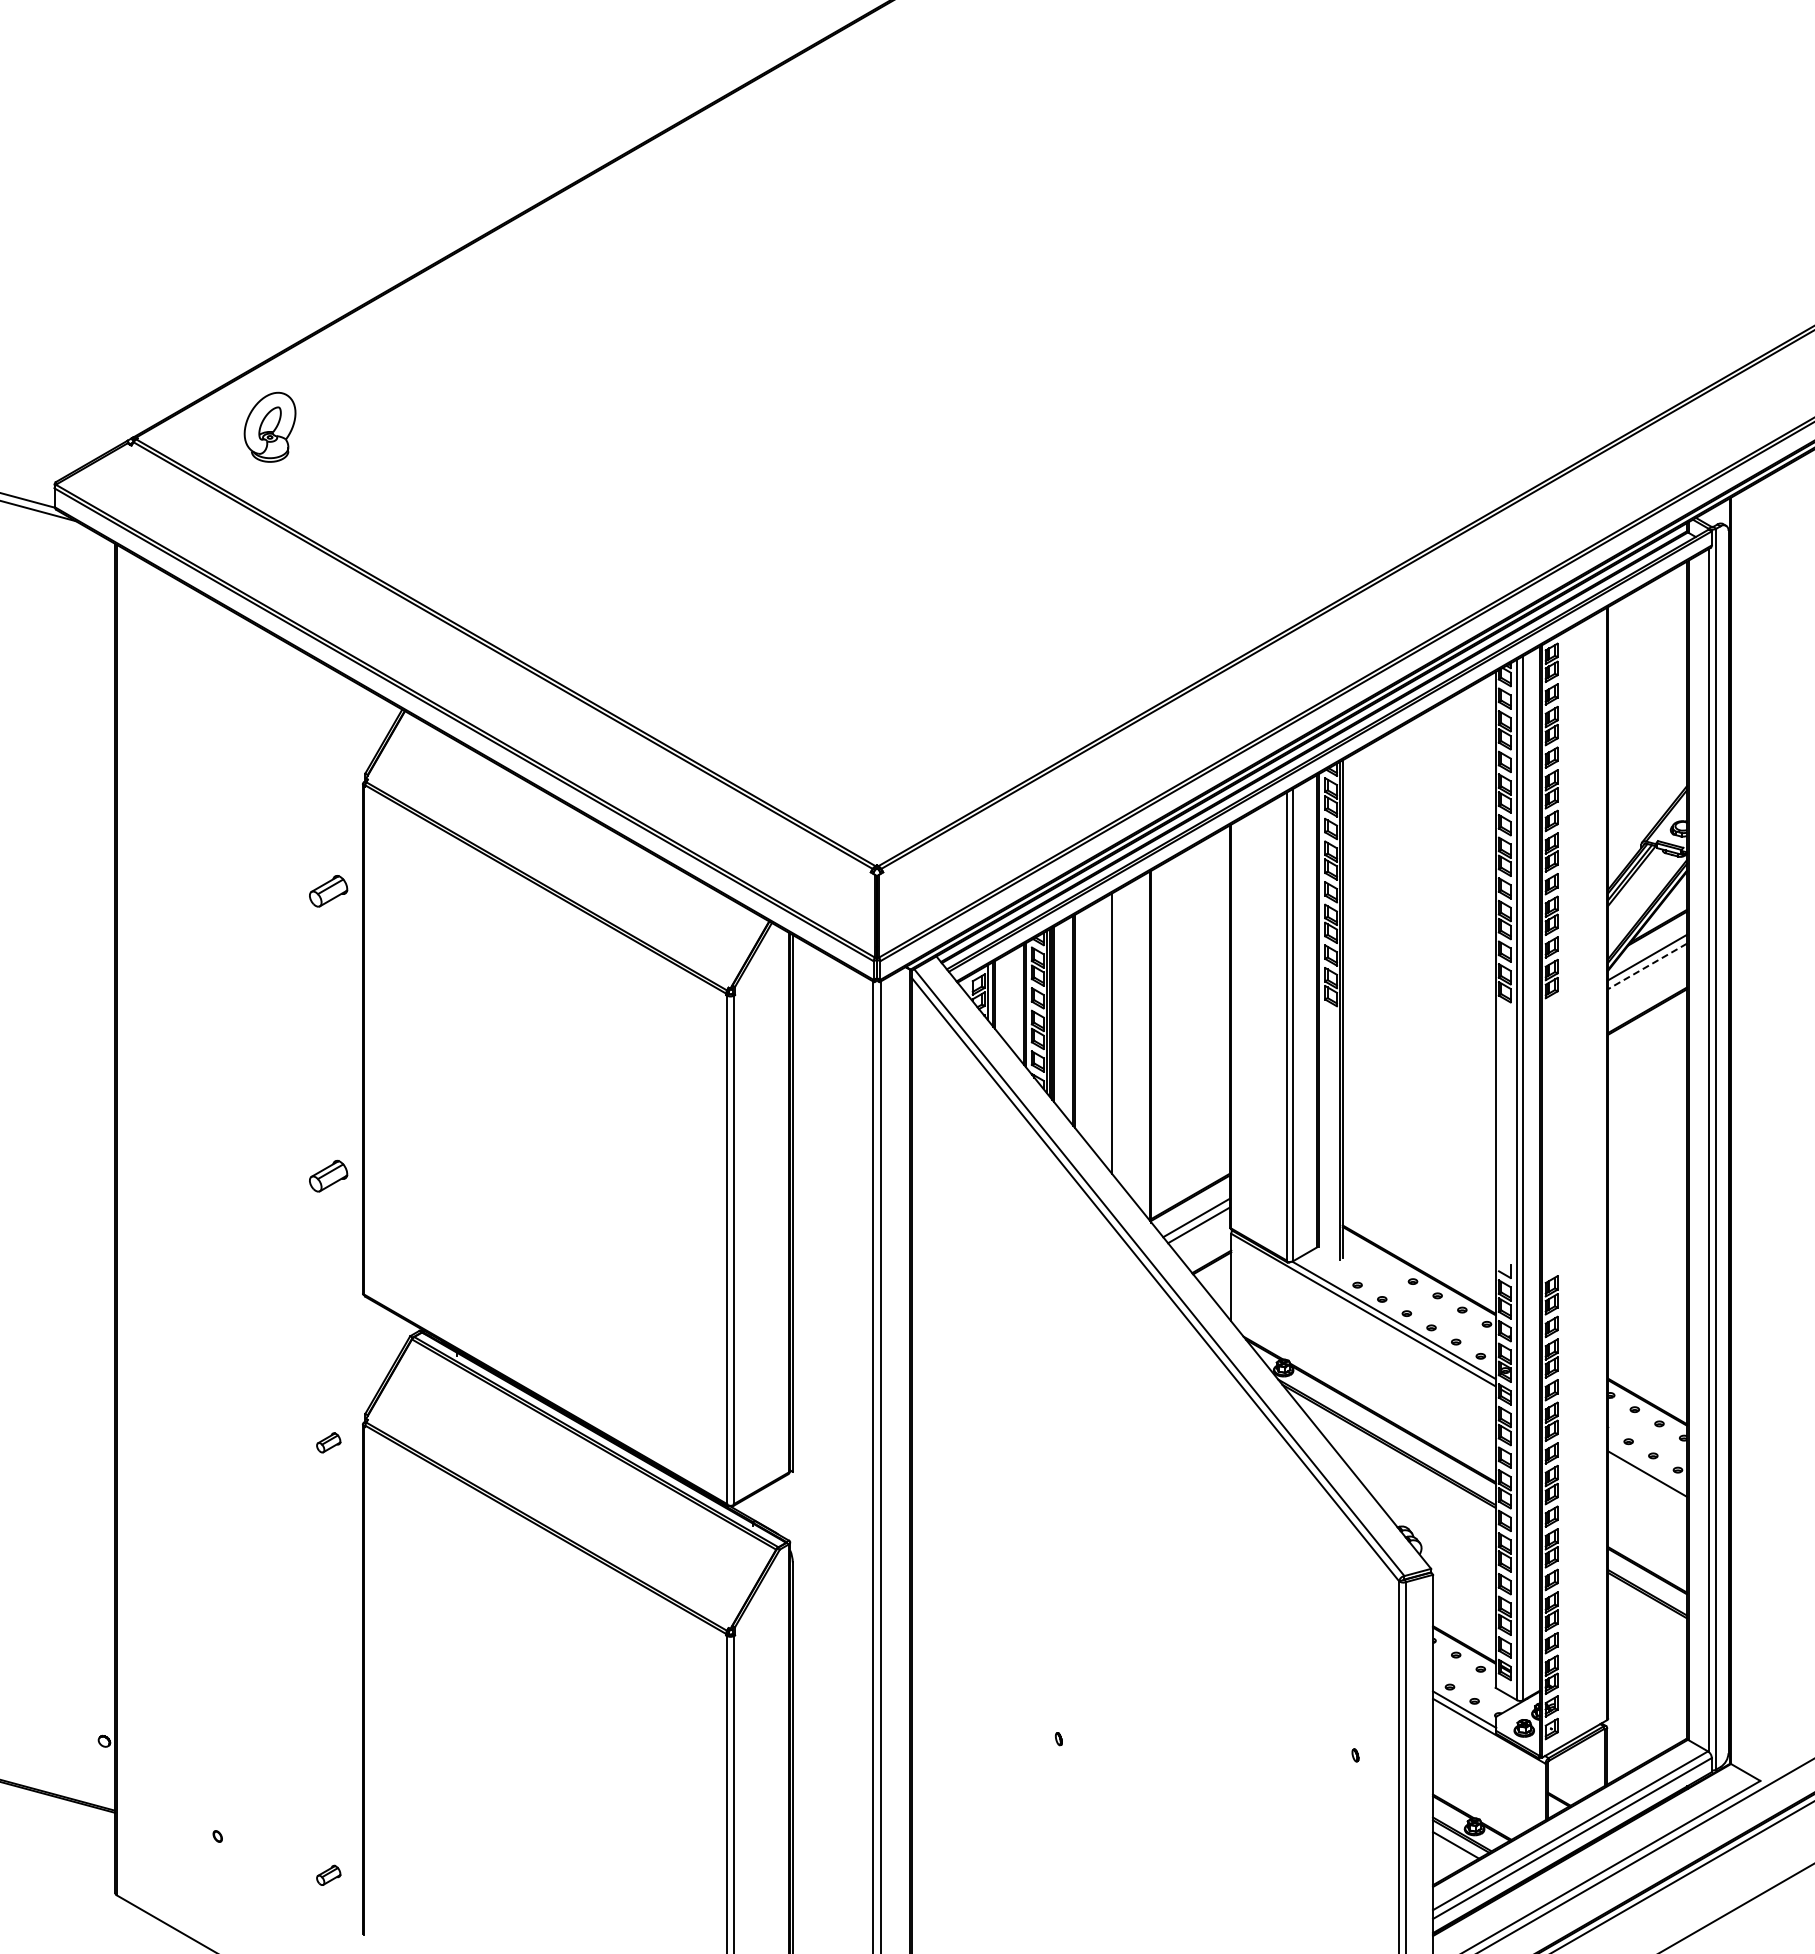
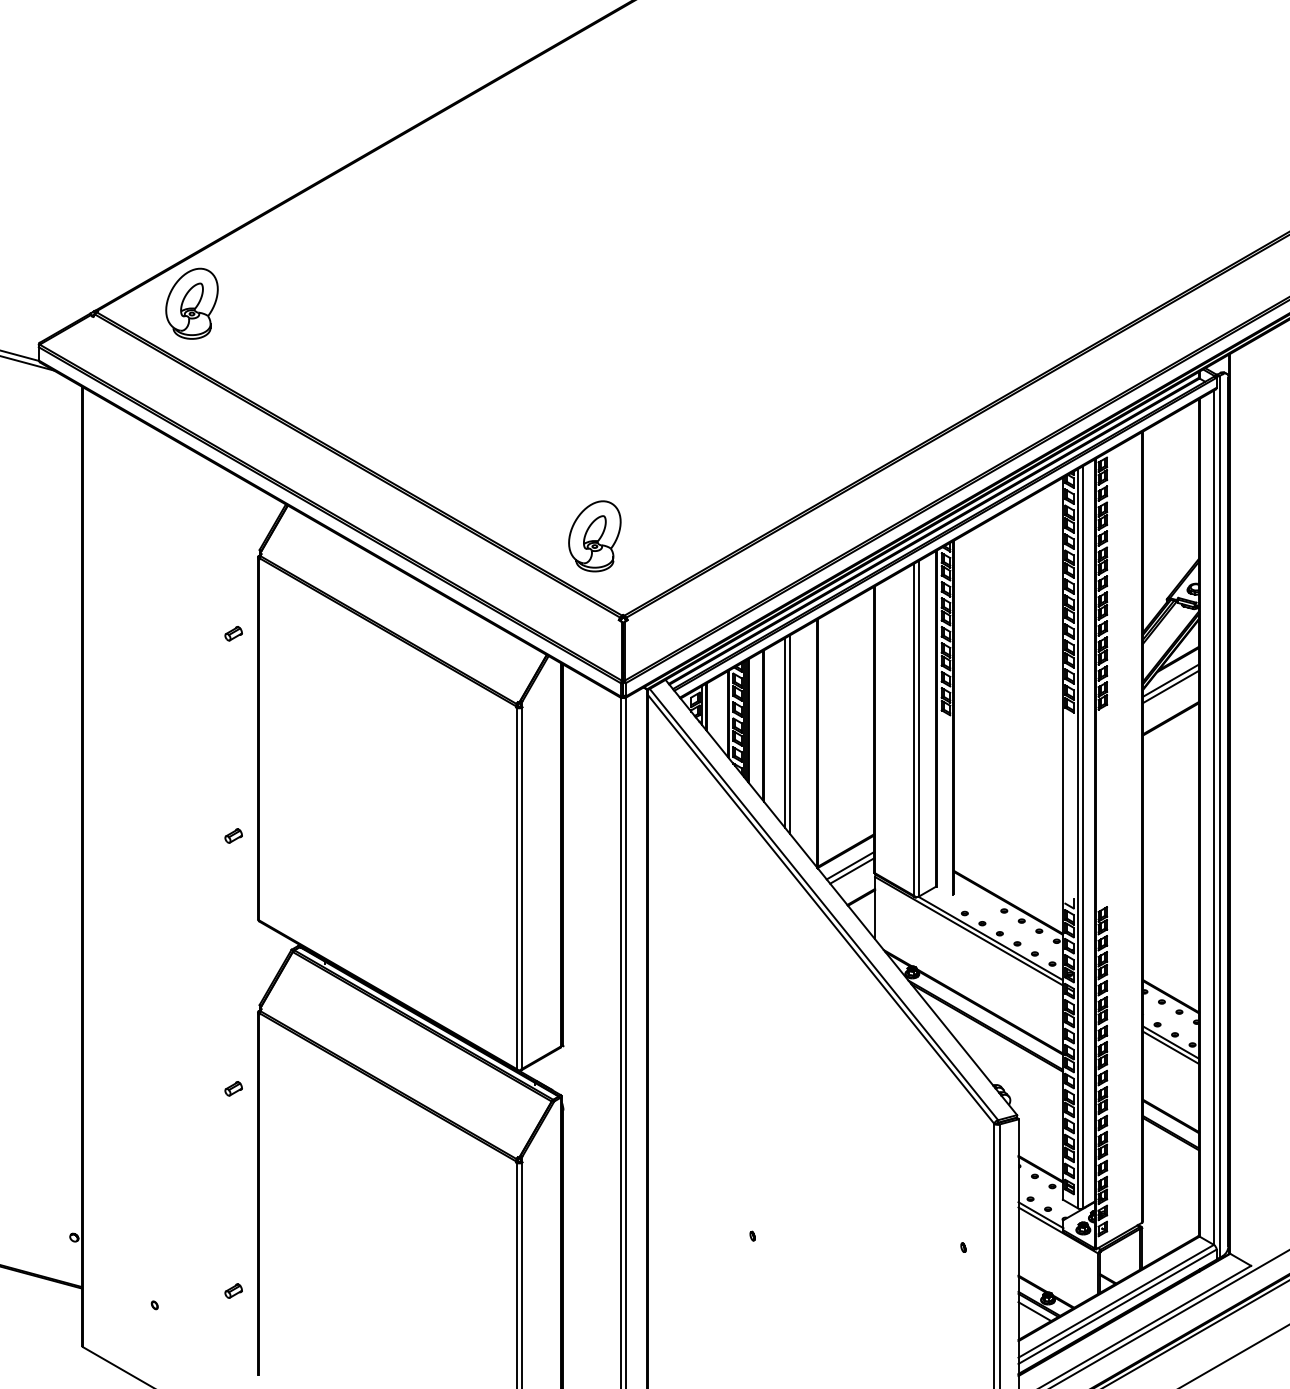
part: (269, 427) -> (191, 303), size x1.43
part: (836, 754) -> (594, 536), added
part: (328, 891) -> (233, 633), size x0.62
line: (1647, 966) -> (1170, 687), dashed -> solid
line: (1104, 1031) -> (785, 733), added
part: (328, 1175) -> (233, 835), size x0.62
part: (328, 1442) -> (233, 1088), moved
line: (1647, 1466) -> (1170, 1042), added
part: (328, 1874) -> (233, 1290), moved

